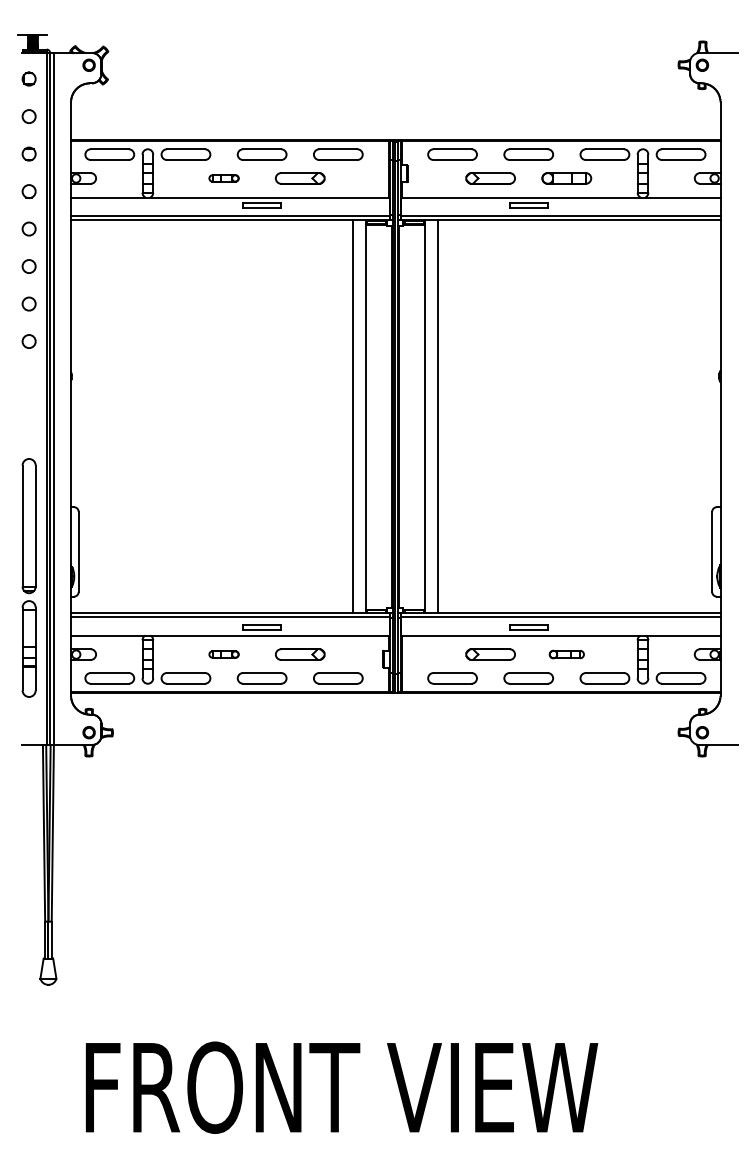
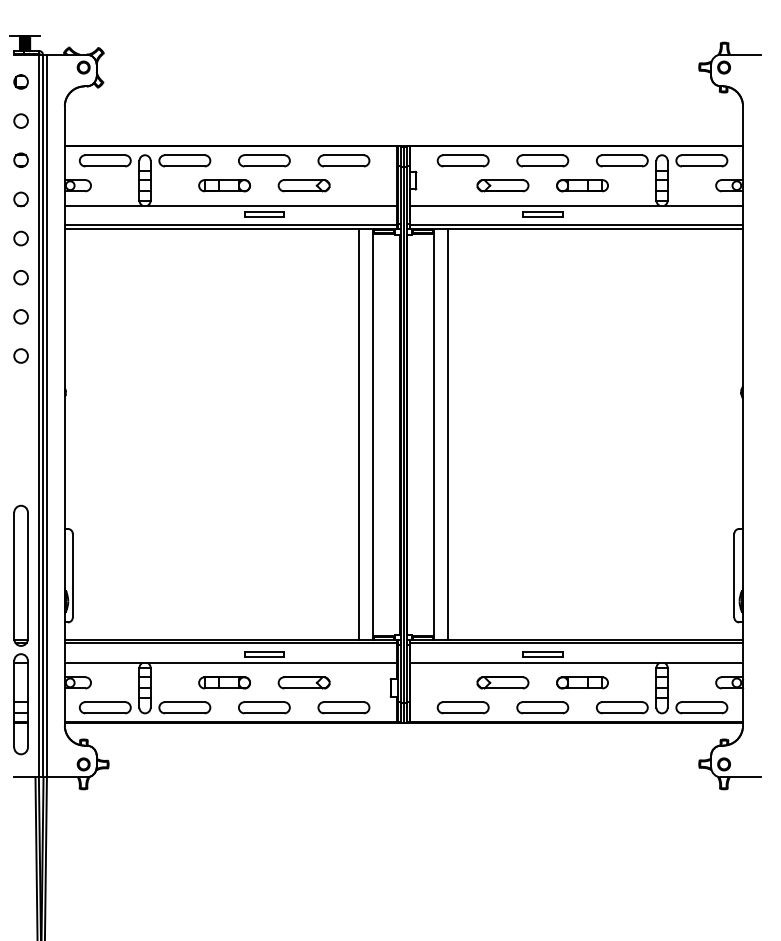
part: (223, 178) -> (224, 185), size x1.67
part: (28, 577) -> (20, 629), moved
part: (223, 654) -> (224, 682), size x1.67
part: (566, 654) -> (582, 682), size x1.43

